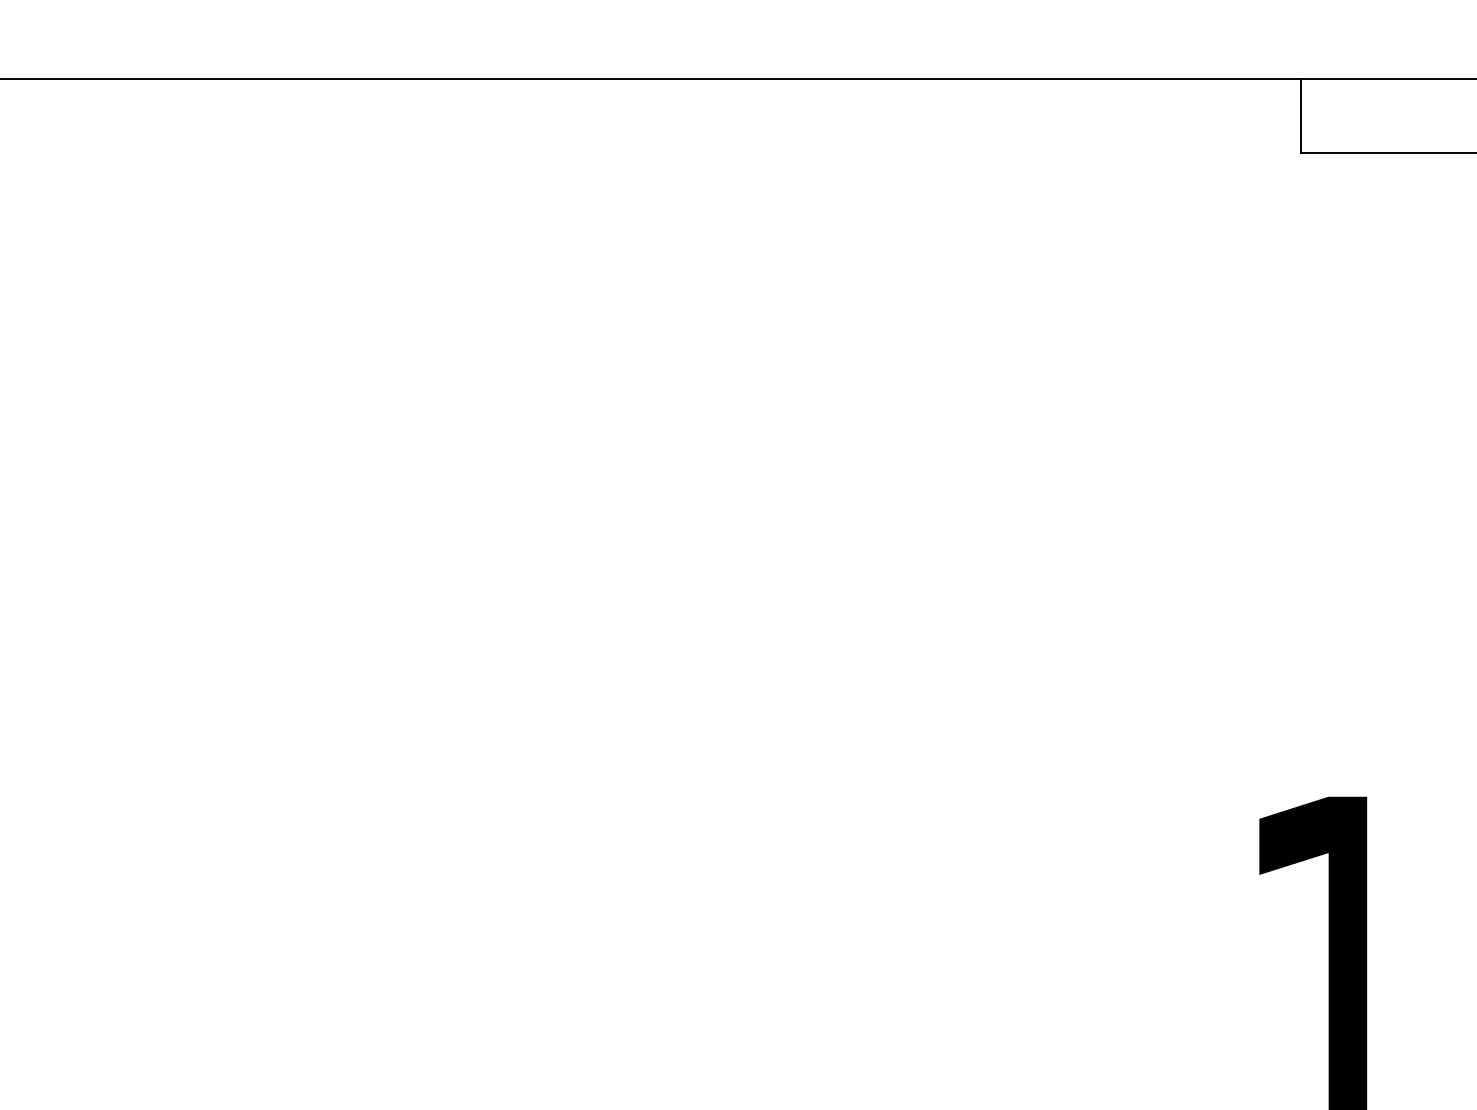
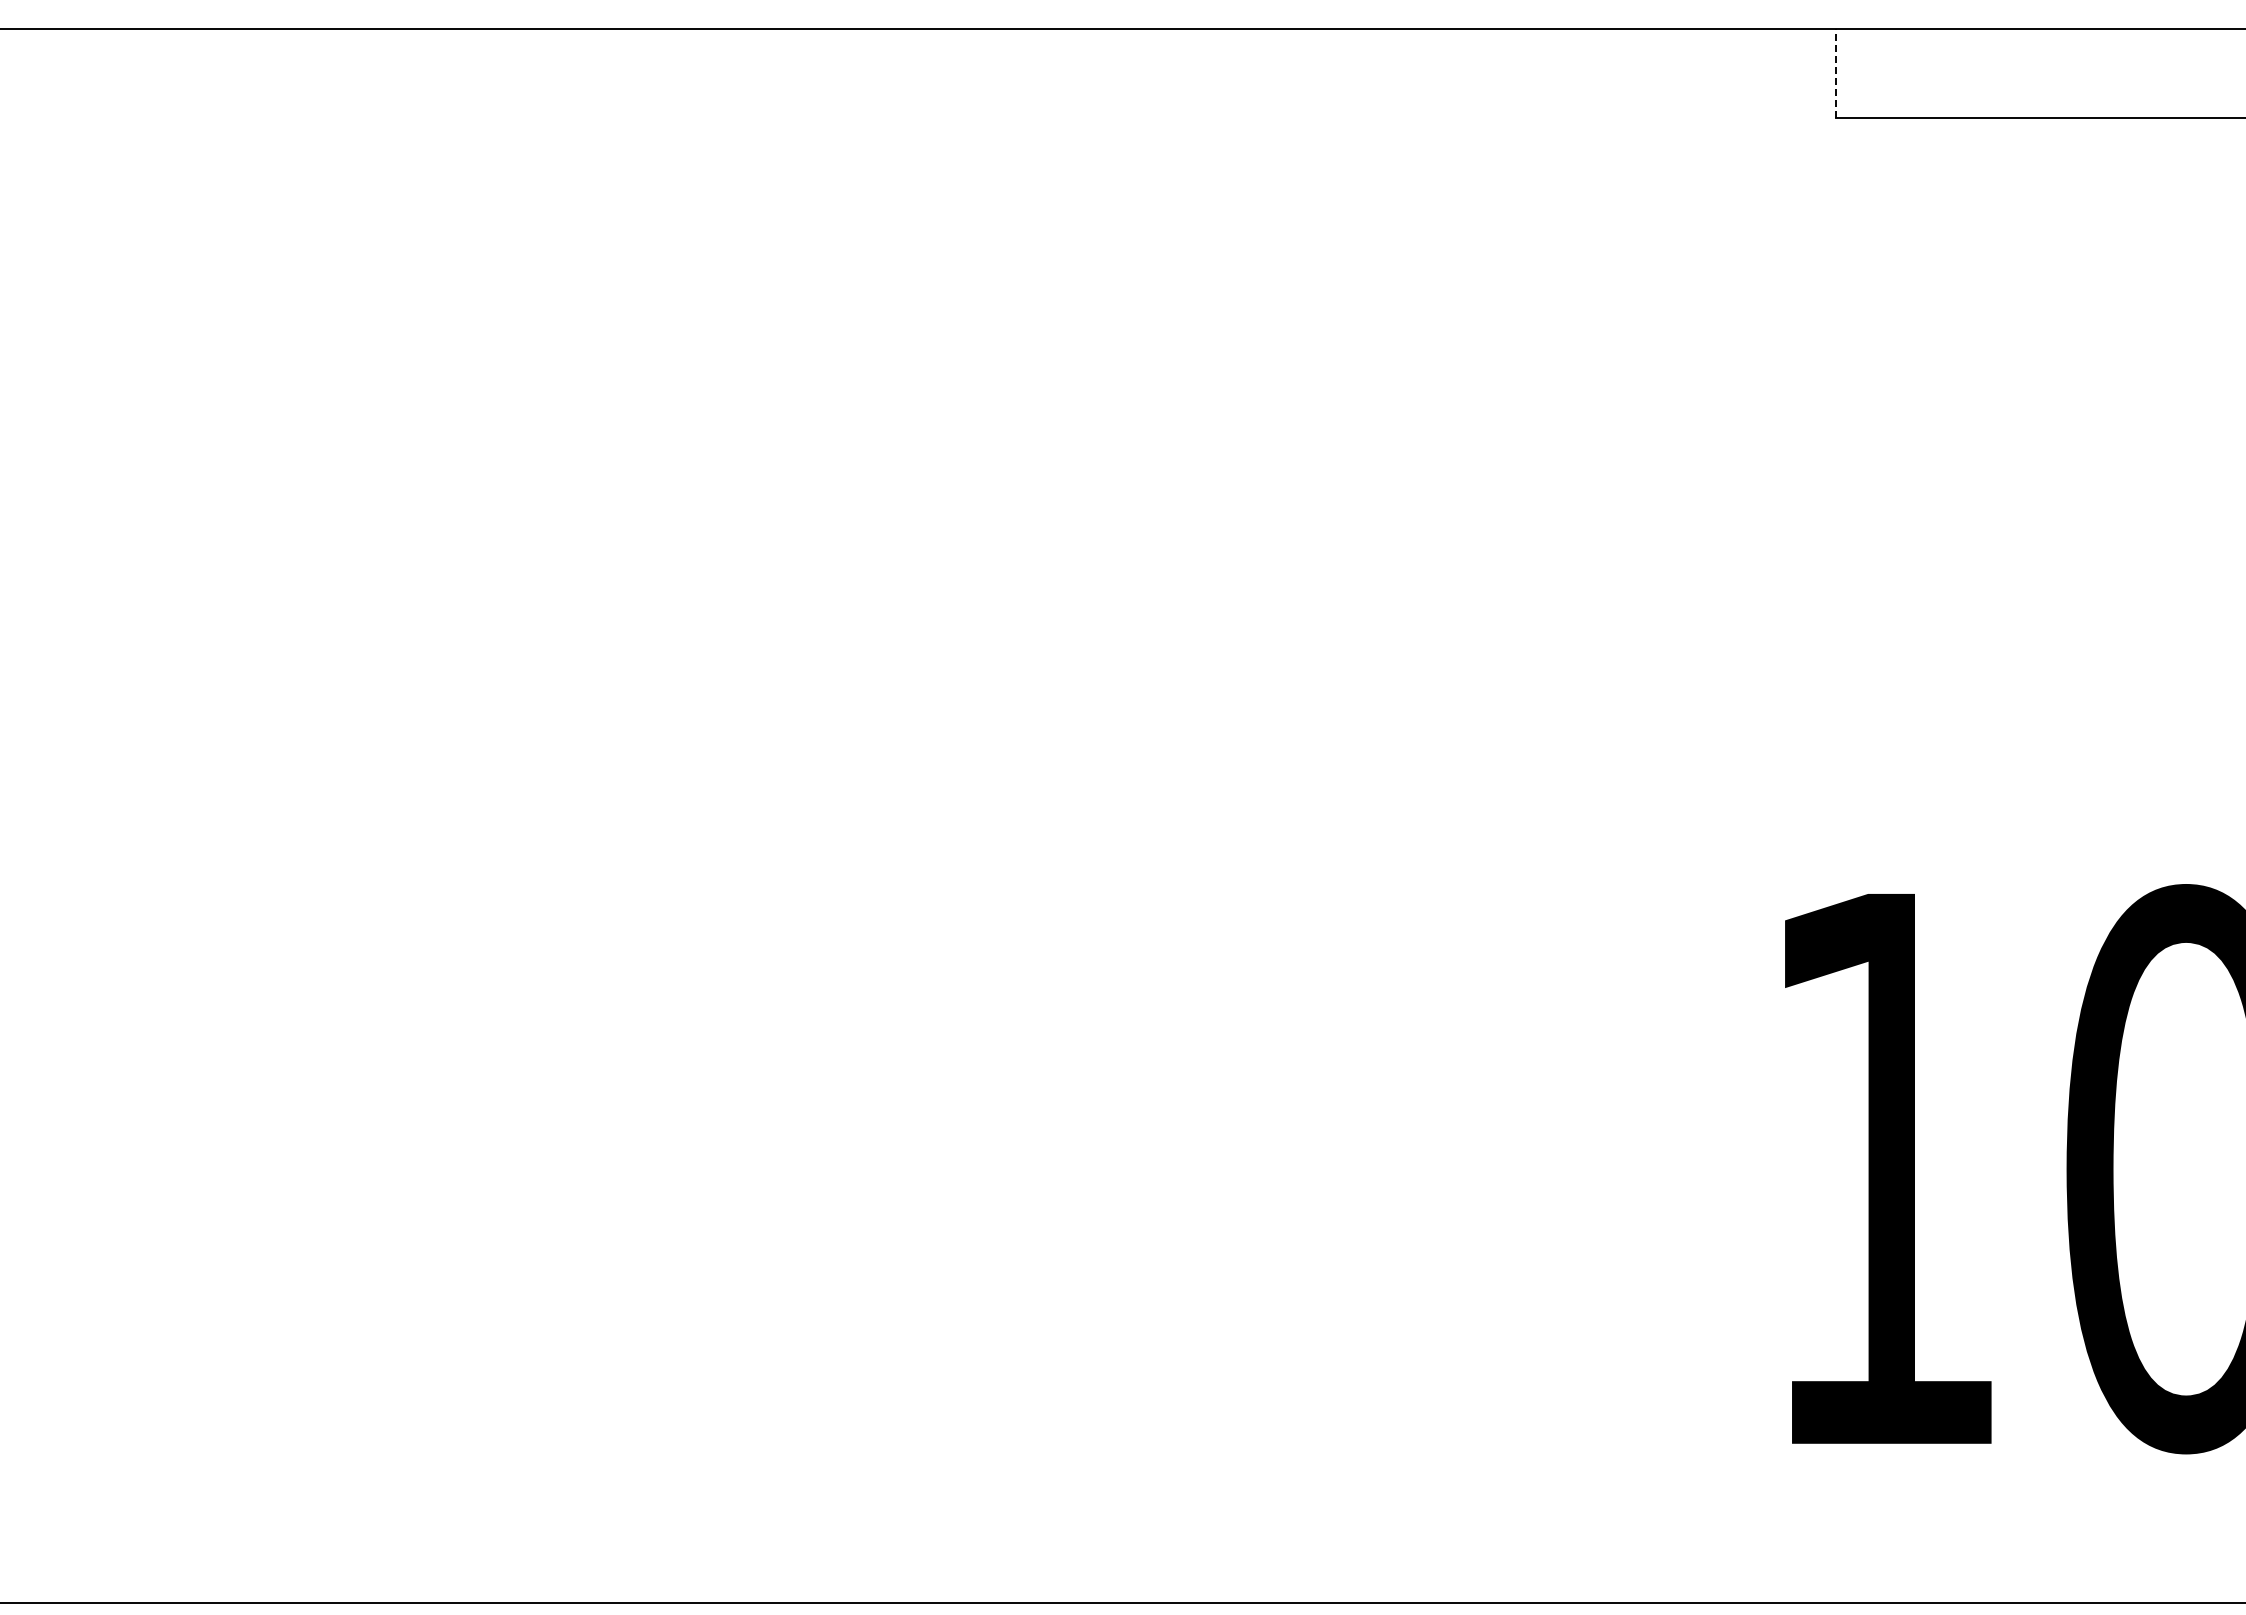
line: (1301, 116) -> (1835, 73), solid -> dashed

